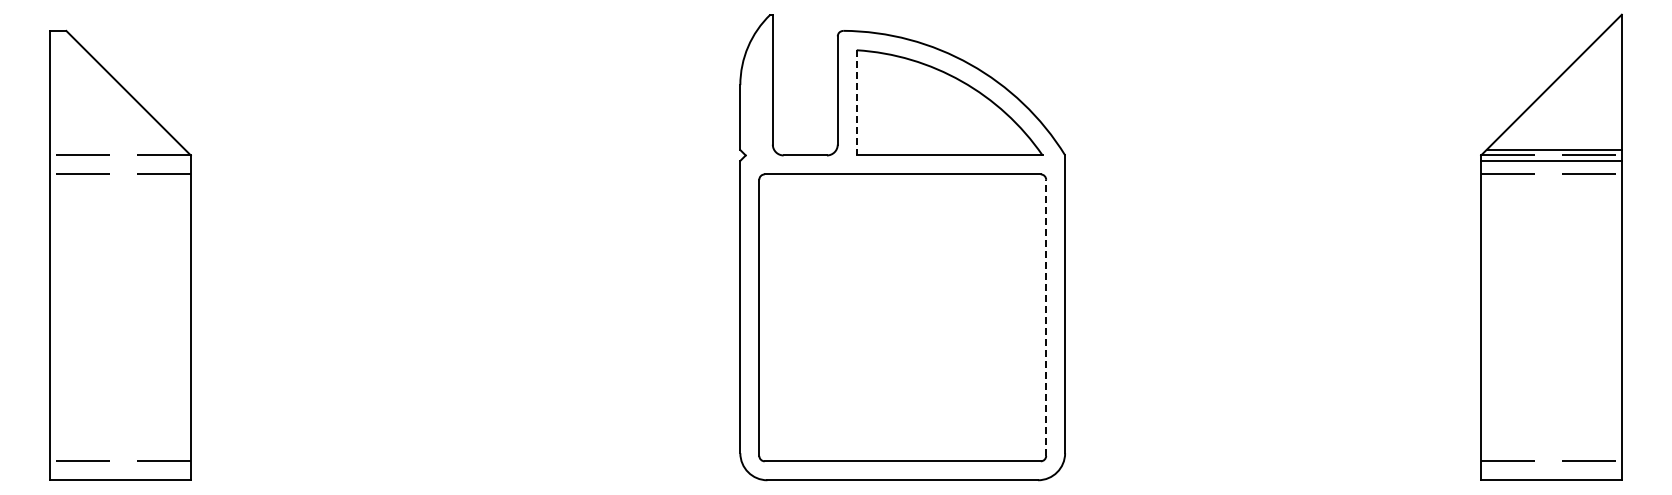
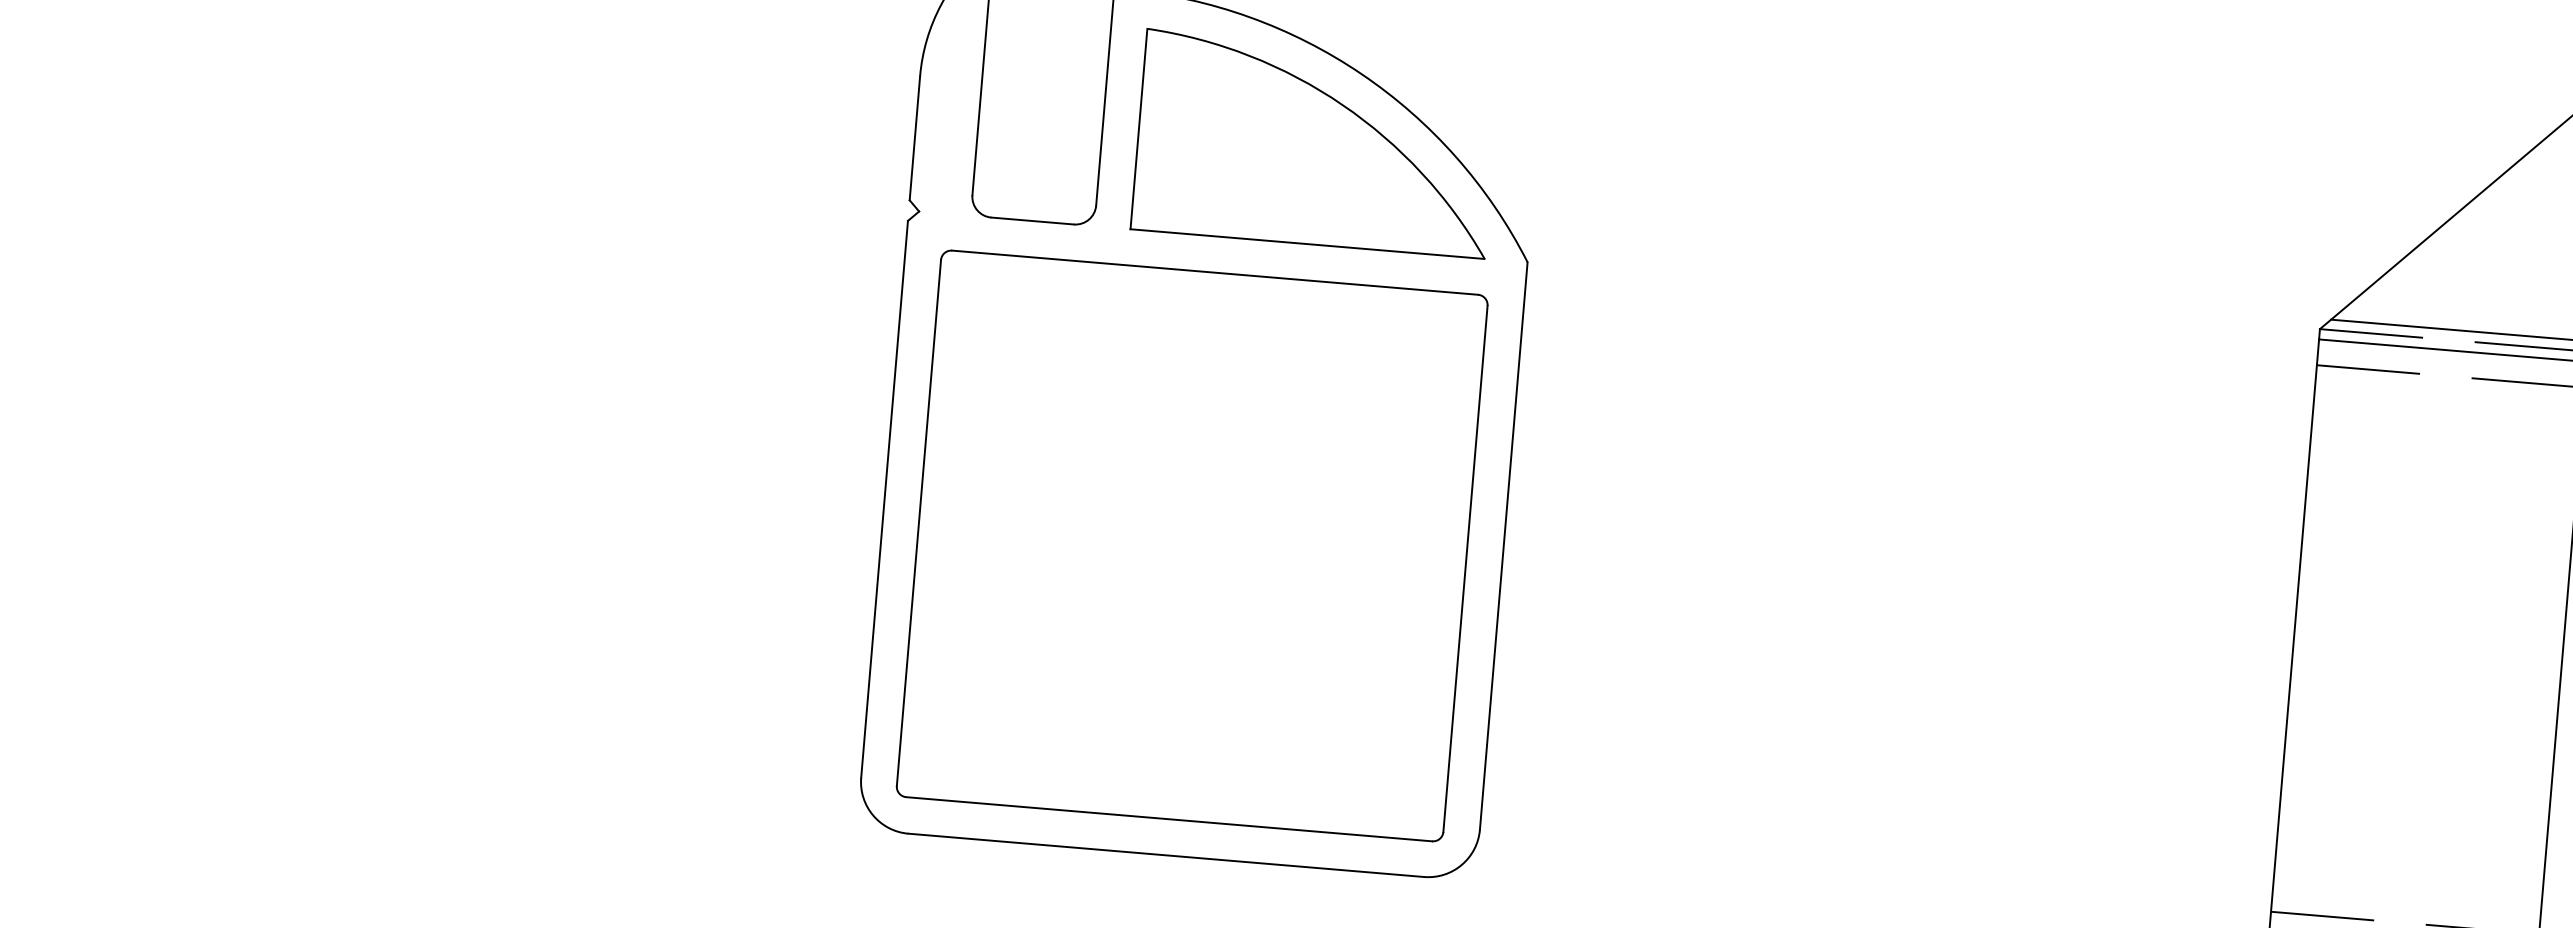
line: (856, 102) -> (1138, 128), dashed -> solid
line: (1046, 317) -> (1466, 568), dashed -> solid

